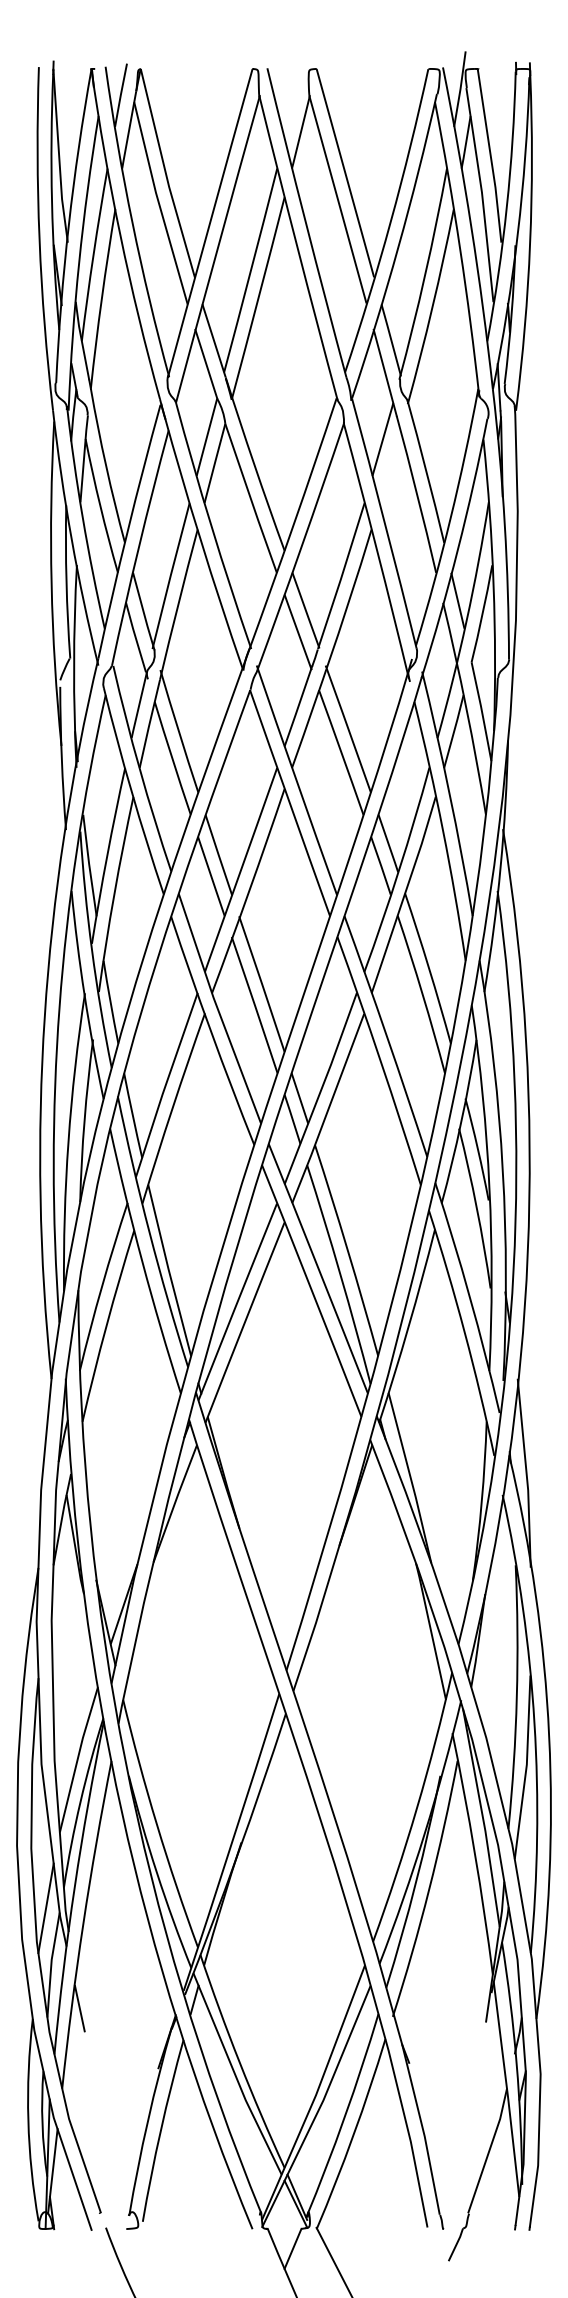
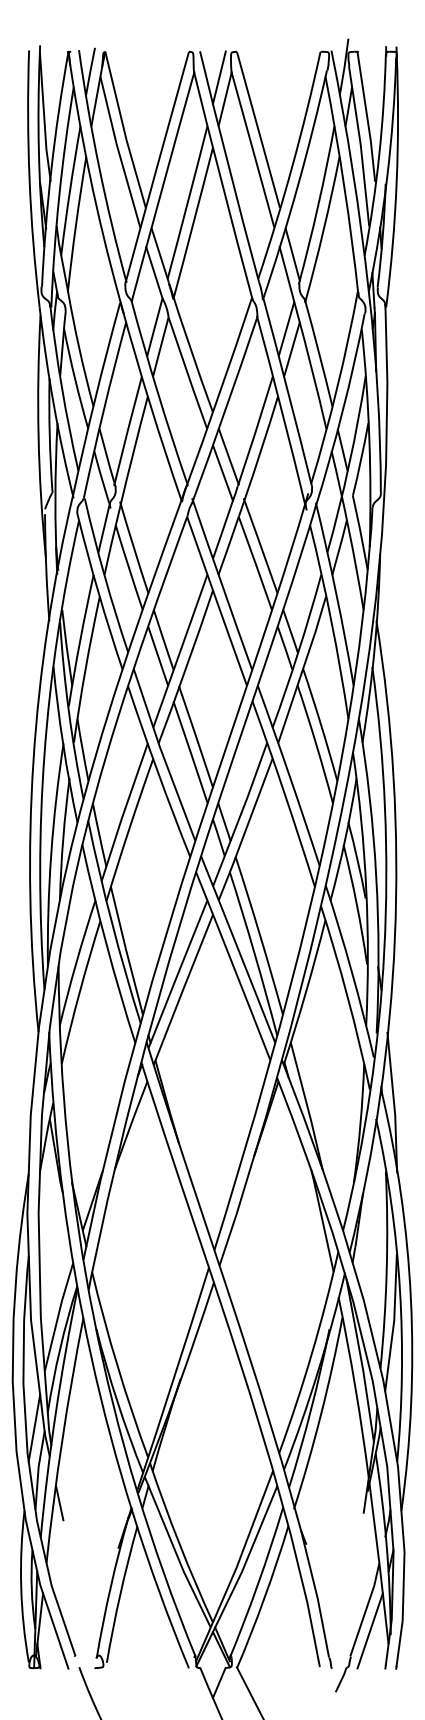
line: (292, 103) -> (218, 77), added
line: (389, 466) -> (291, 349), added
line: (494, 2179) -> (370, 1631), added

